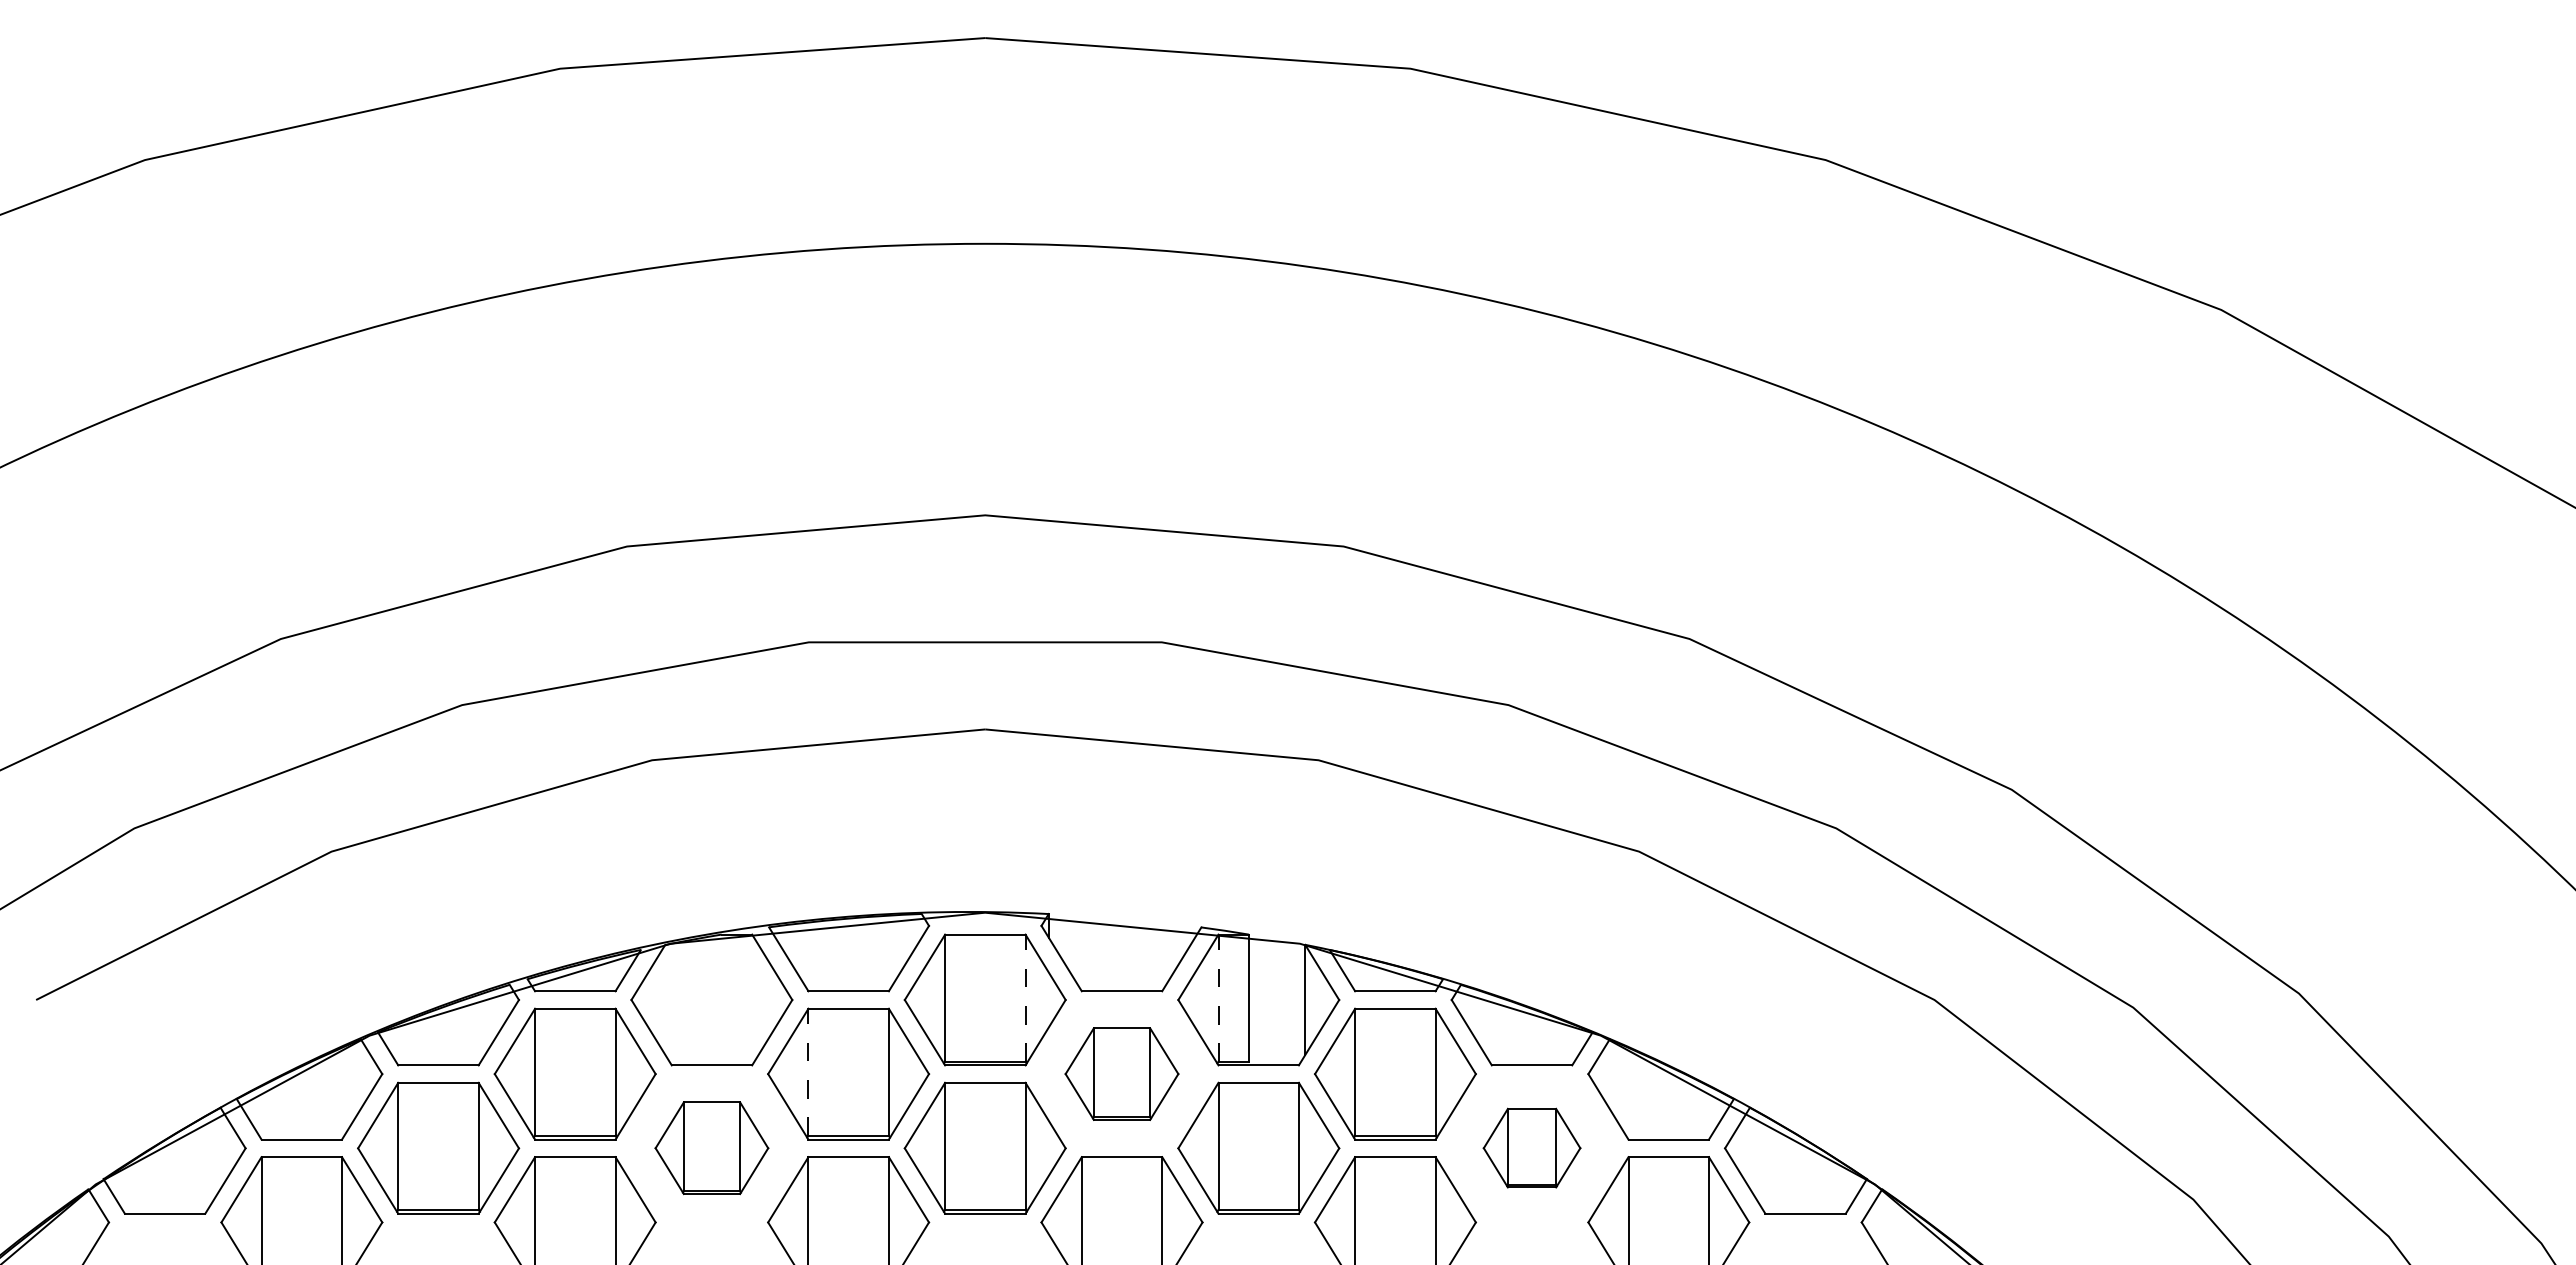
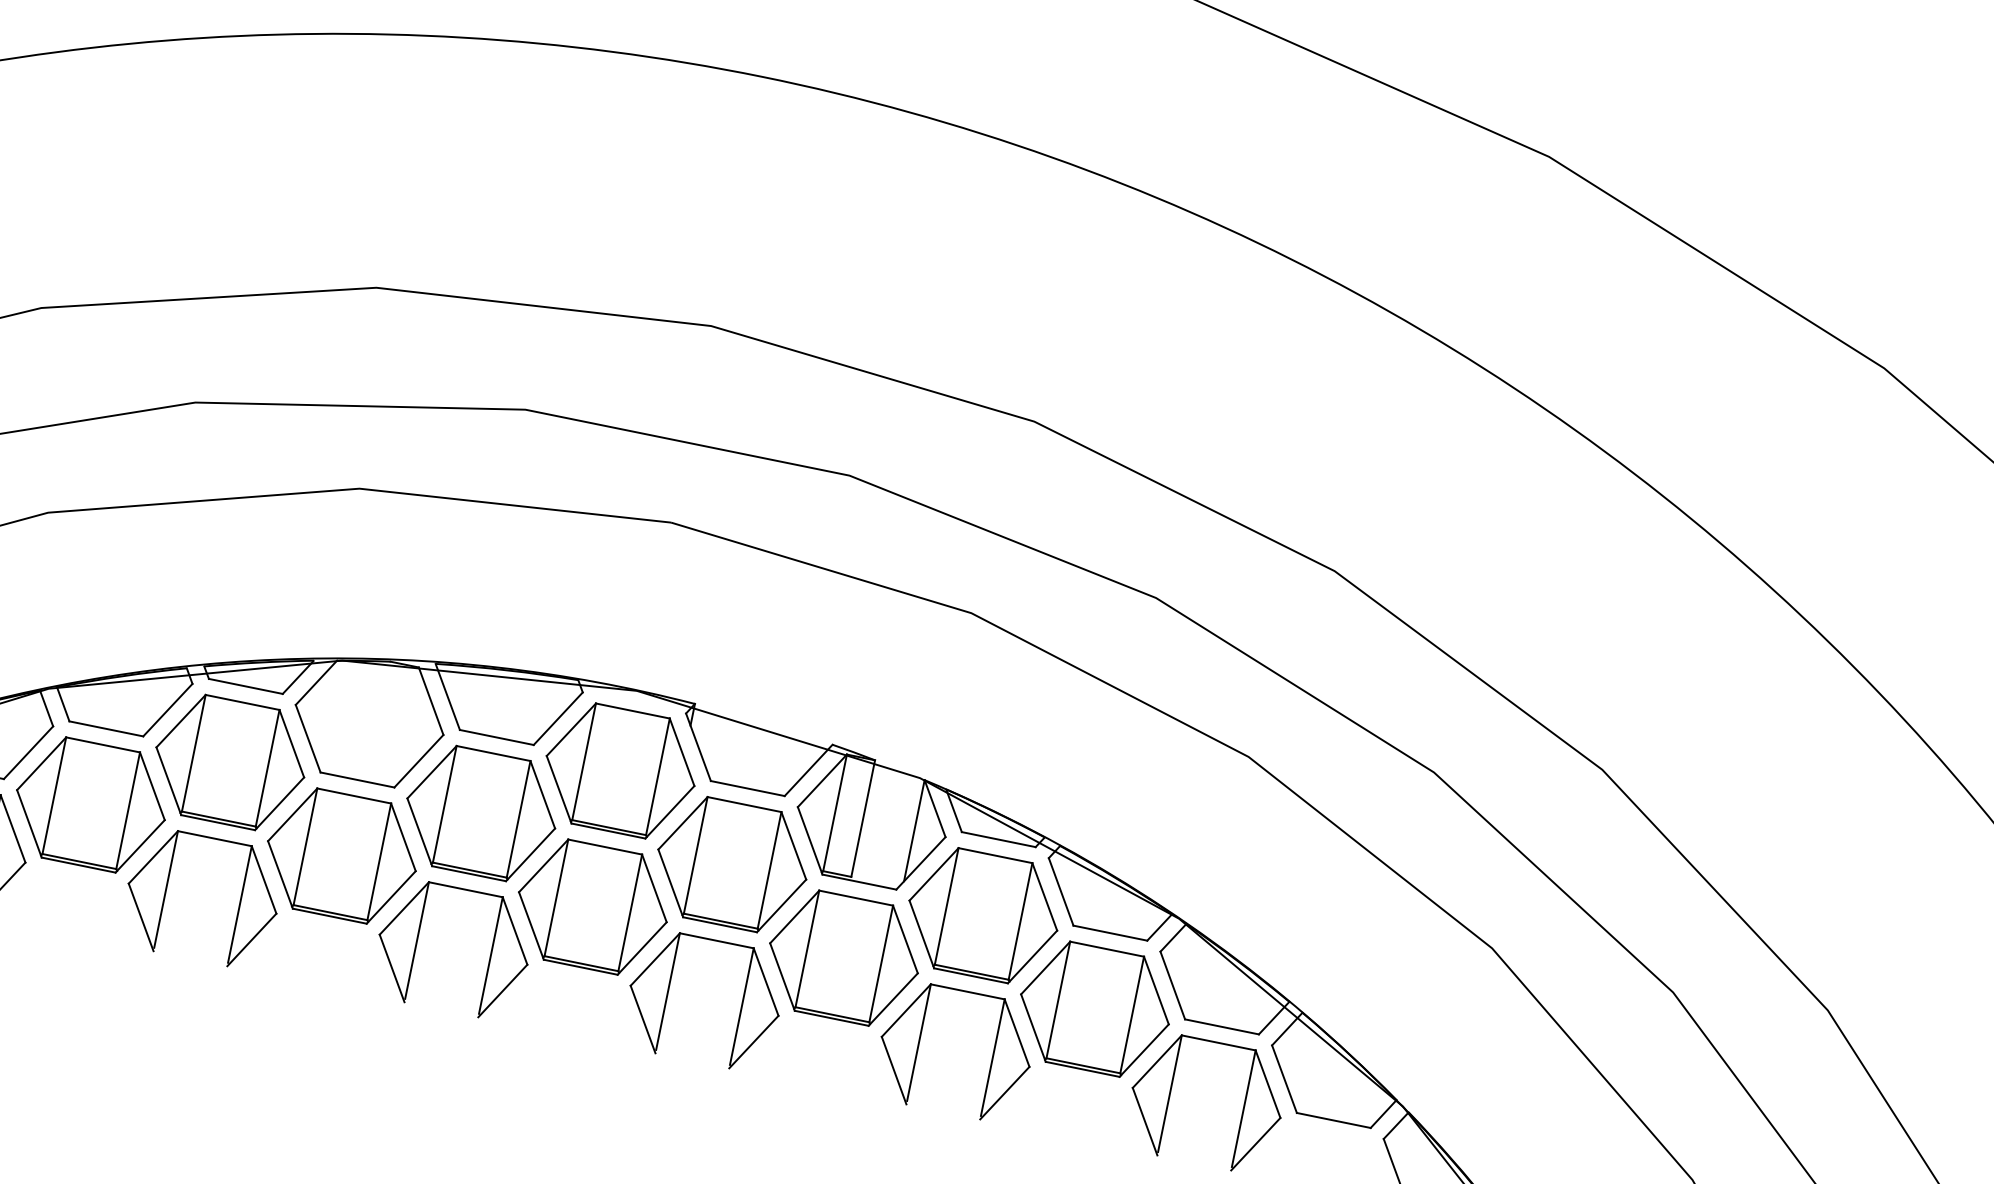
line: (1025, 998) -> (657, 777), dashed -> solid
line: (1218, 998) -> (835, 813), dashed -> solid
line: (808, 1072) -> (444, 804), dashed -> solid
part: (1121, 1073) -> (731, 863), size x1.43
part: (711, 1147) -> (341, 855), size x1.43
part: (1531, 1147) -> (1094, 1008), size x1.67

